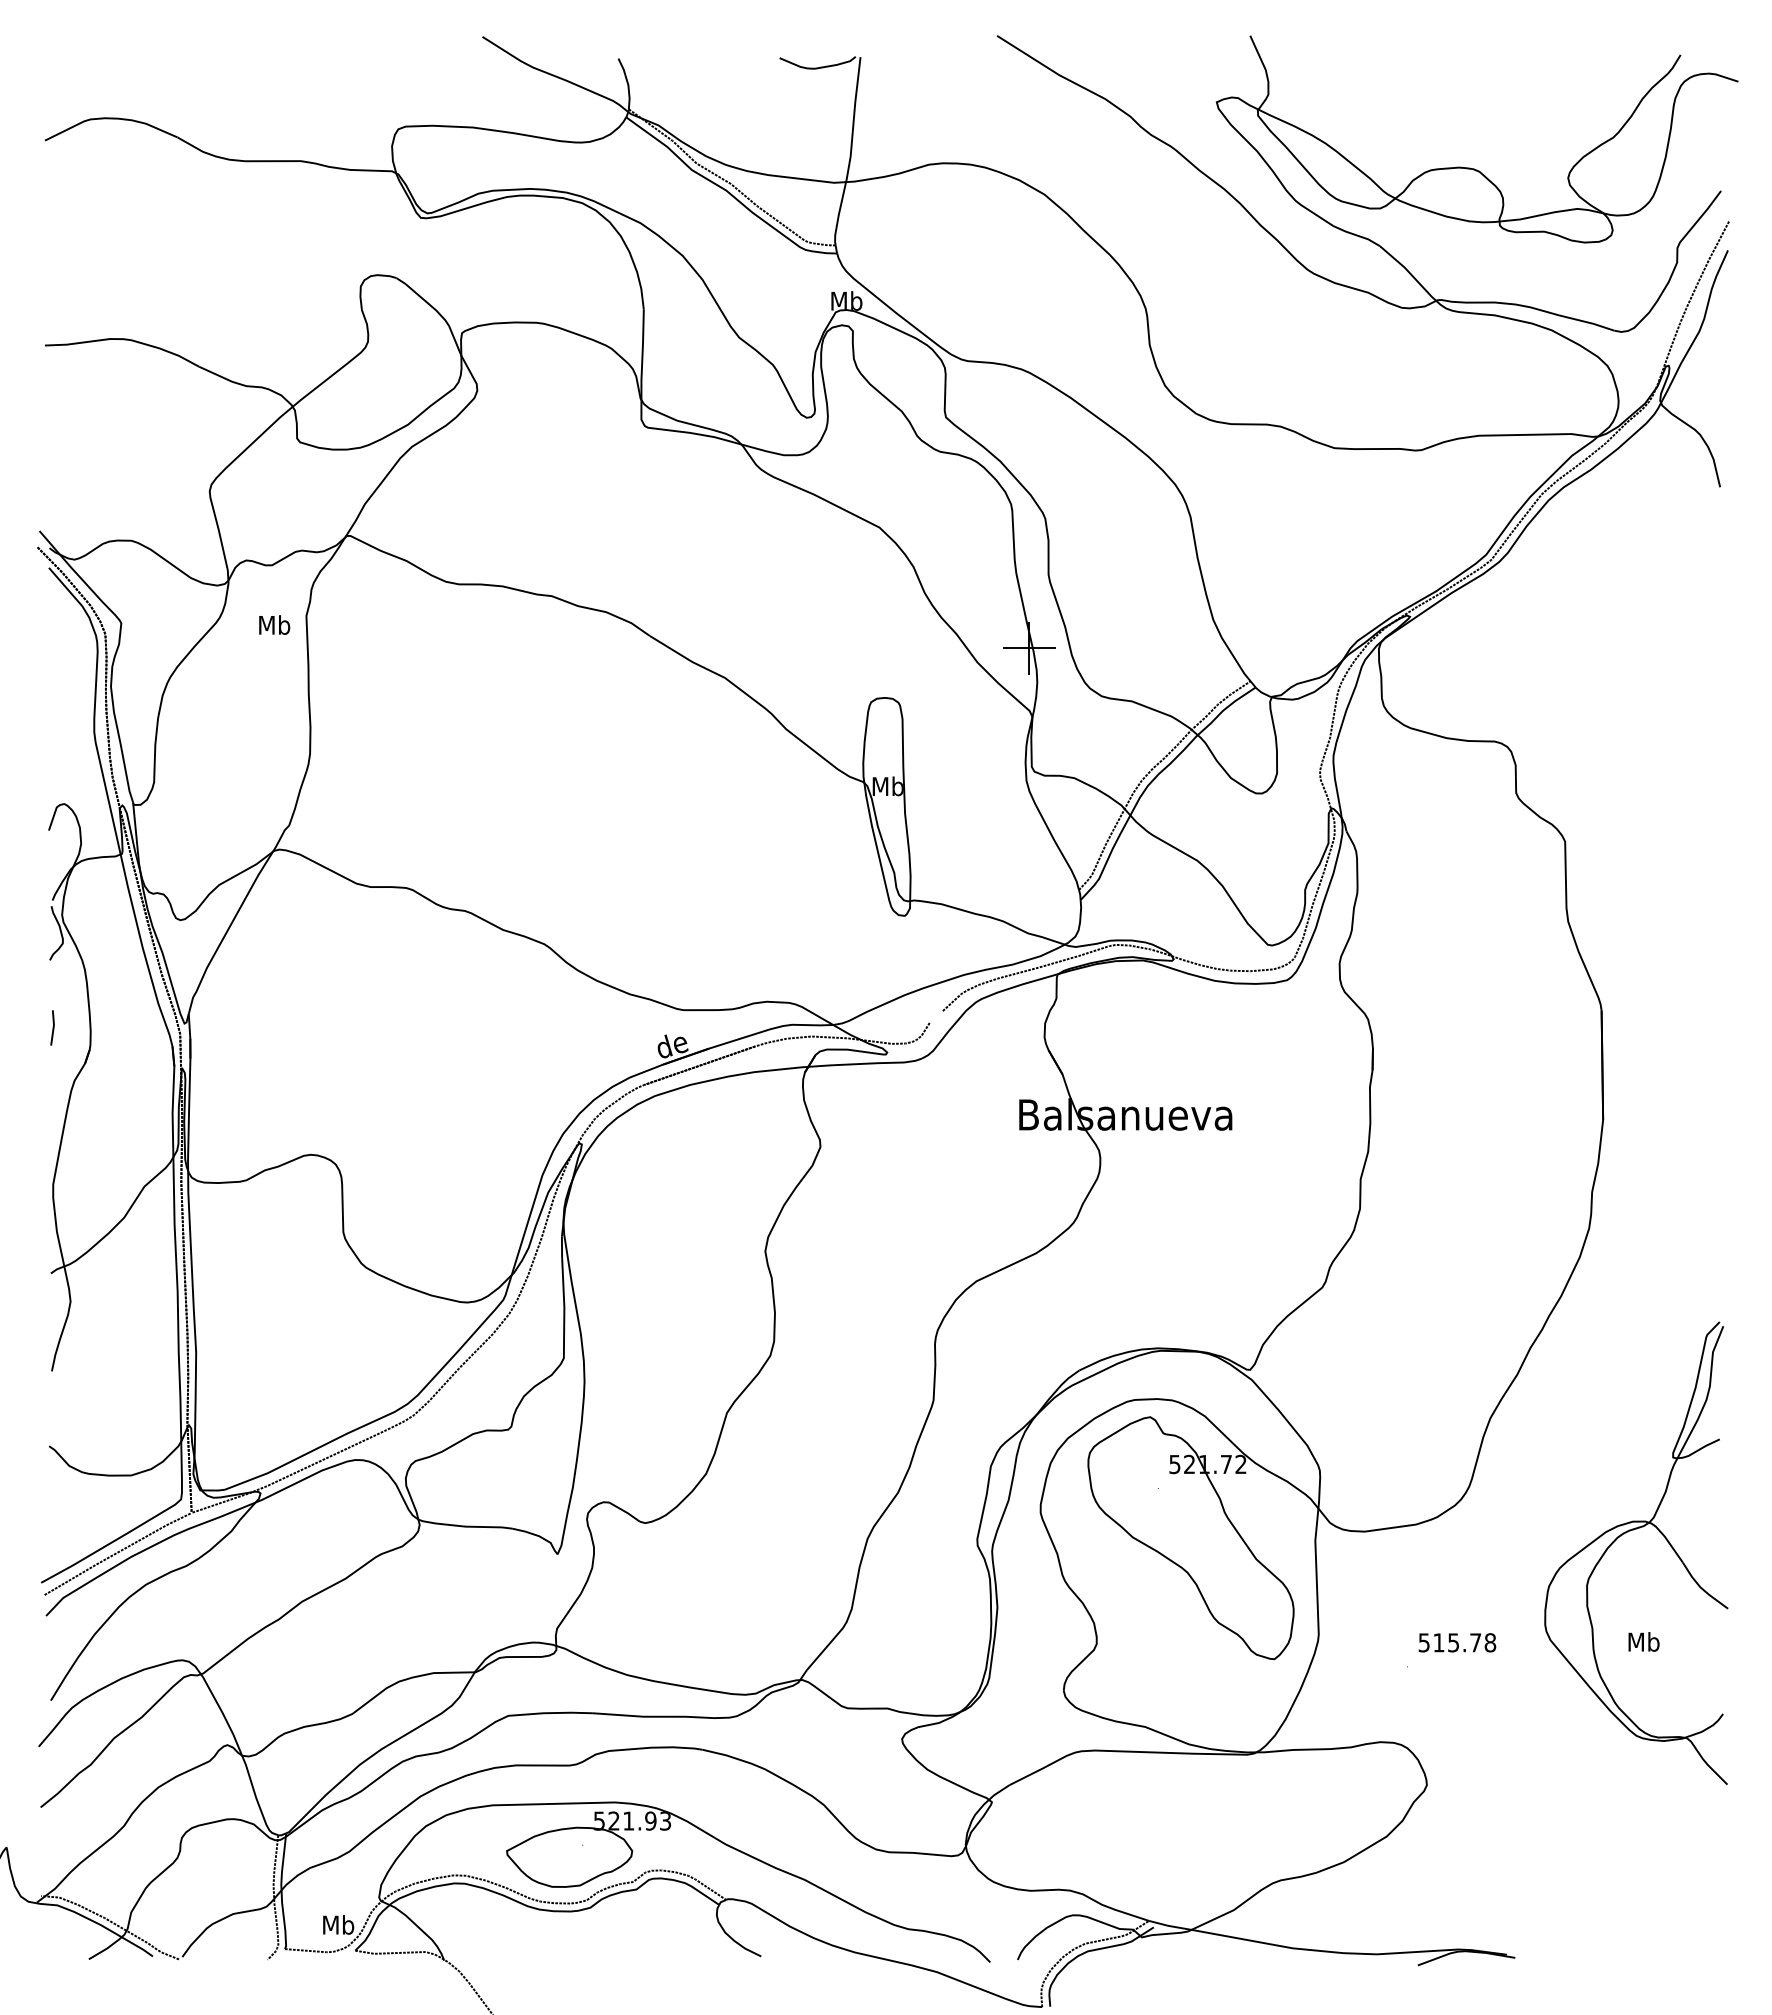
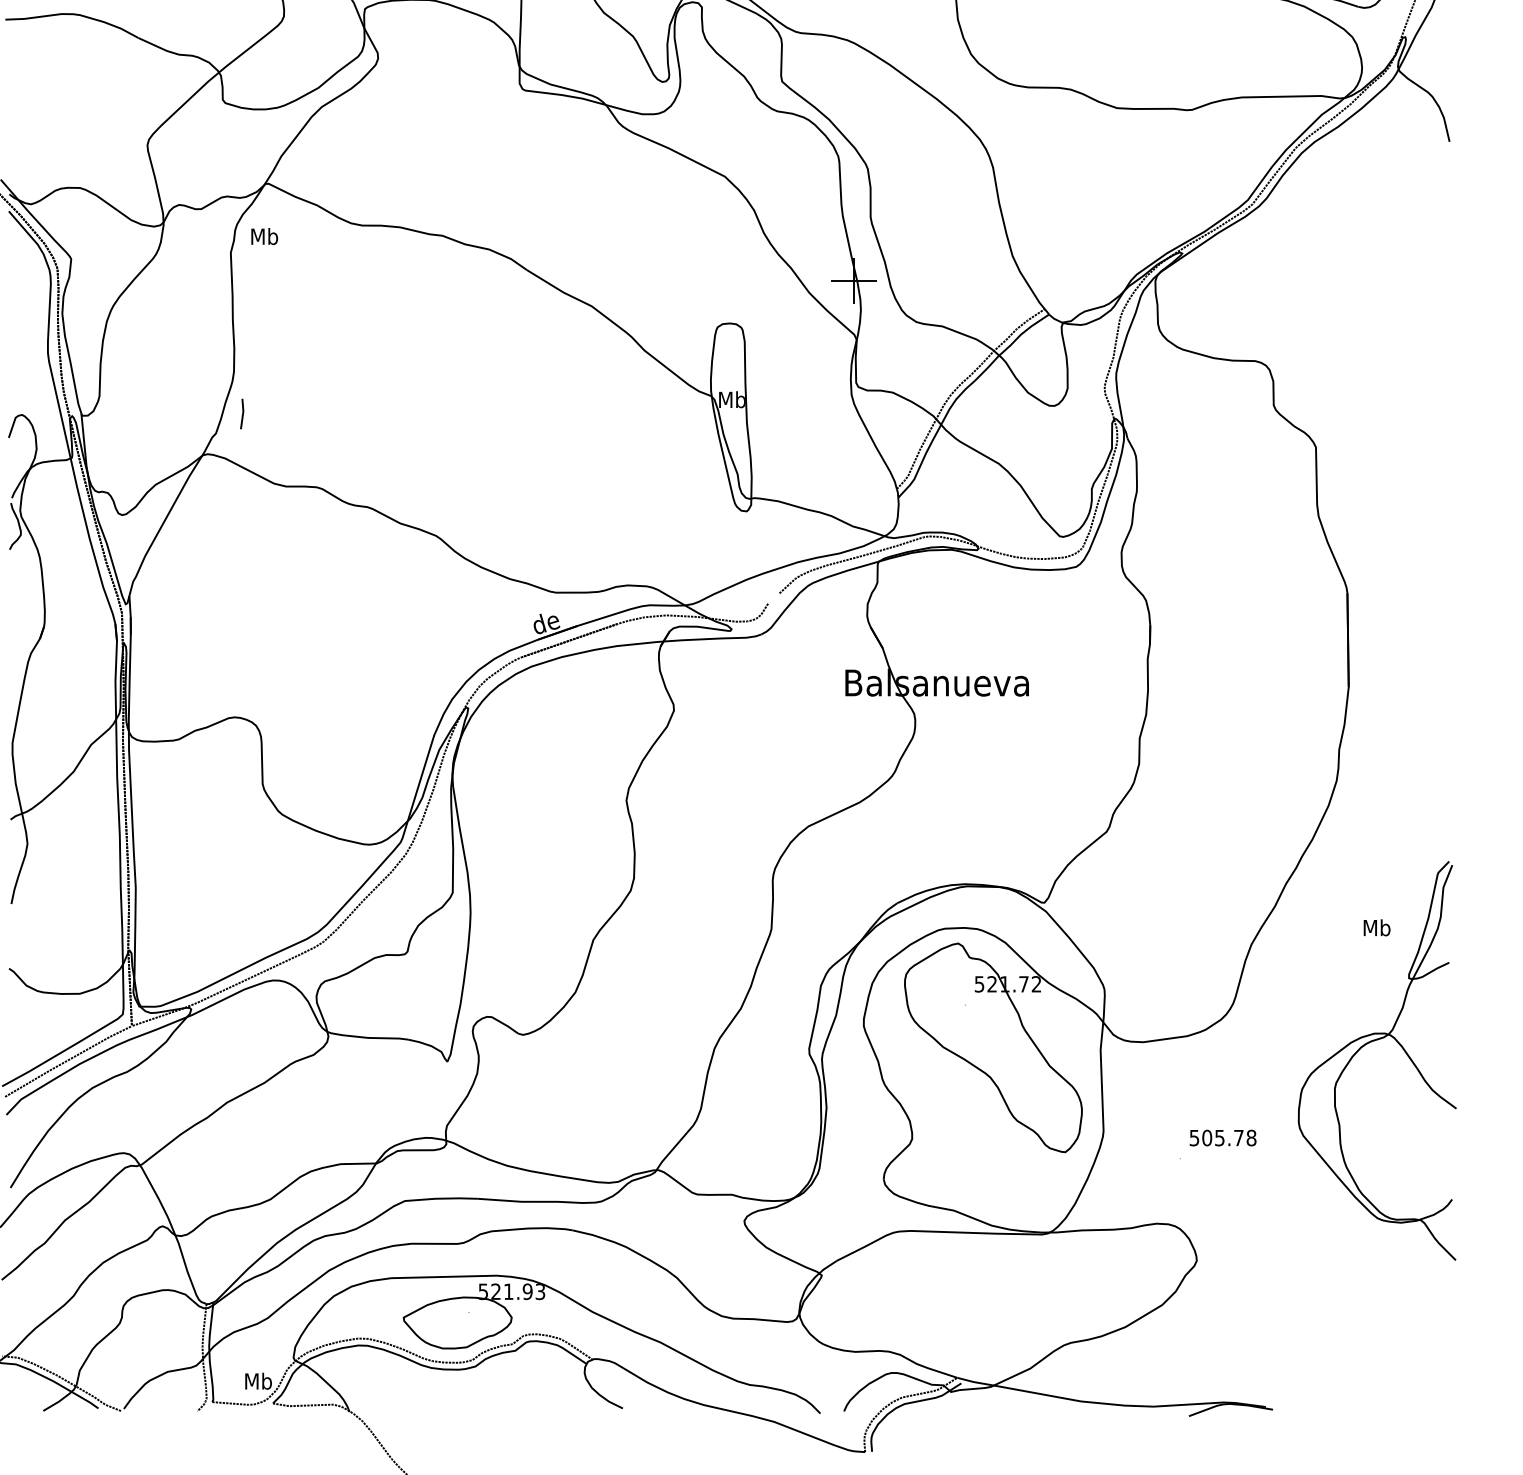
text: (274, 624) -> (264, 236), moved
line: (52, 1027) -> (242, 413), moved
text: (1643, 1641) -> (1376, 927), moved
text: (1438, 1642) -> (1206, 1137), 515.78 -> 505.78

